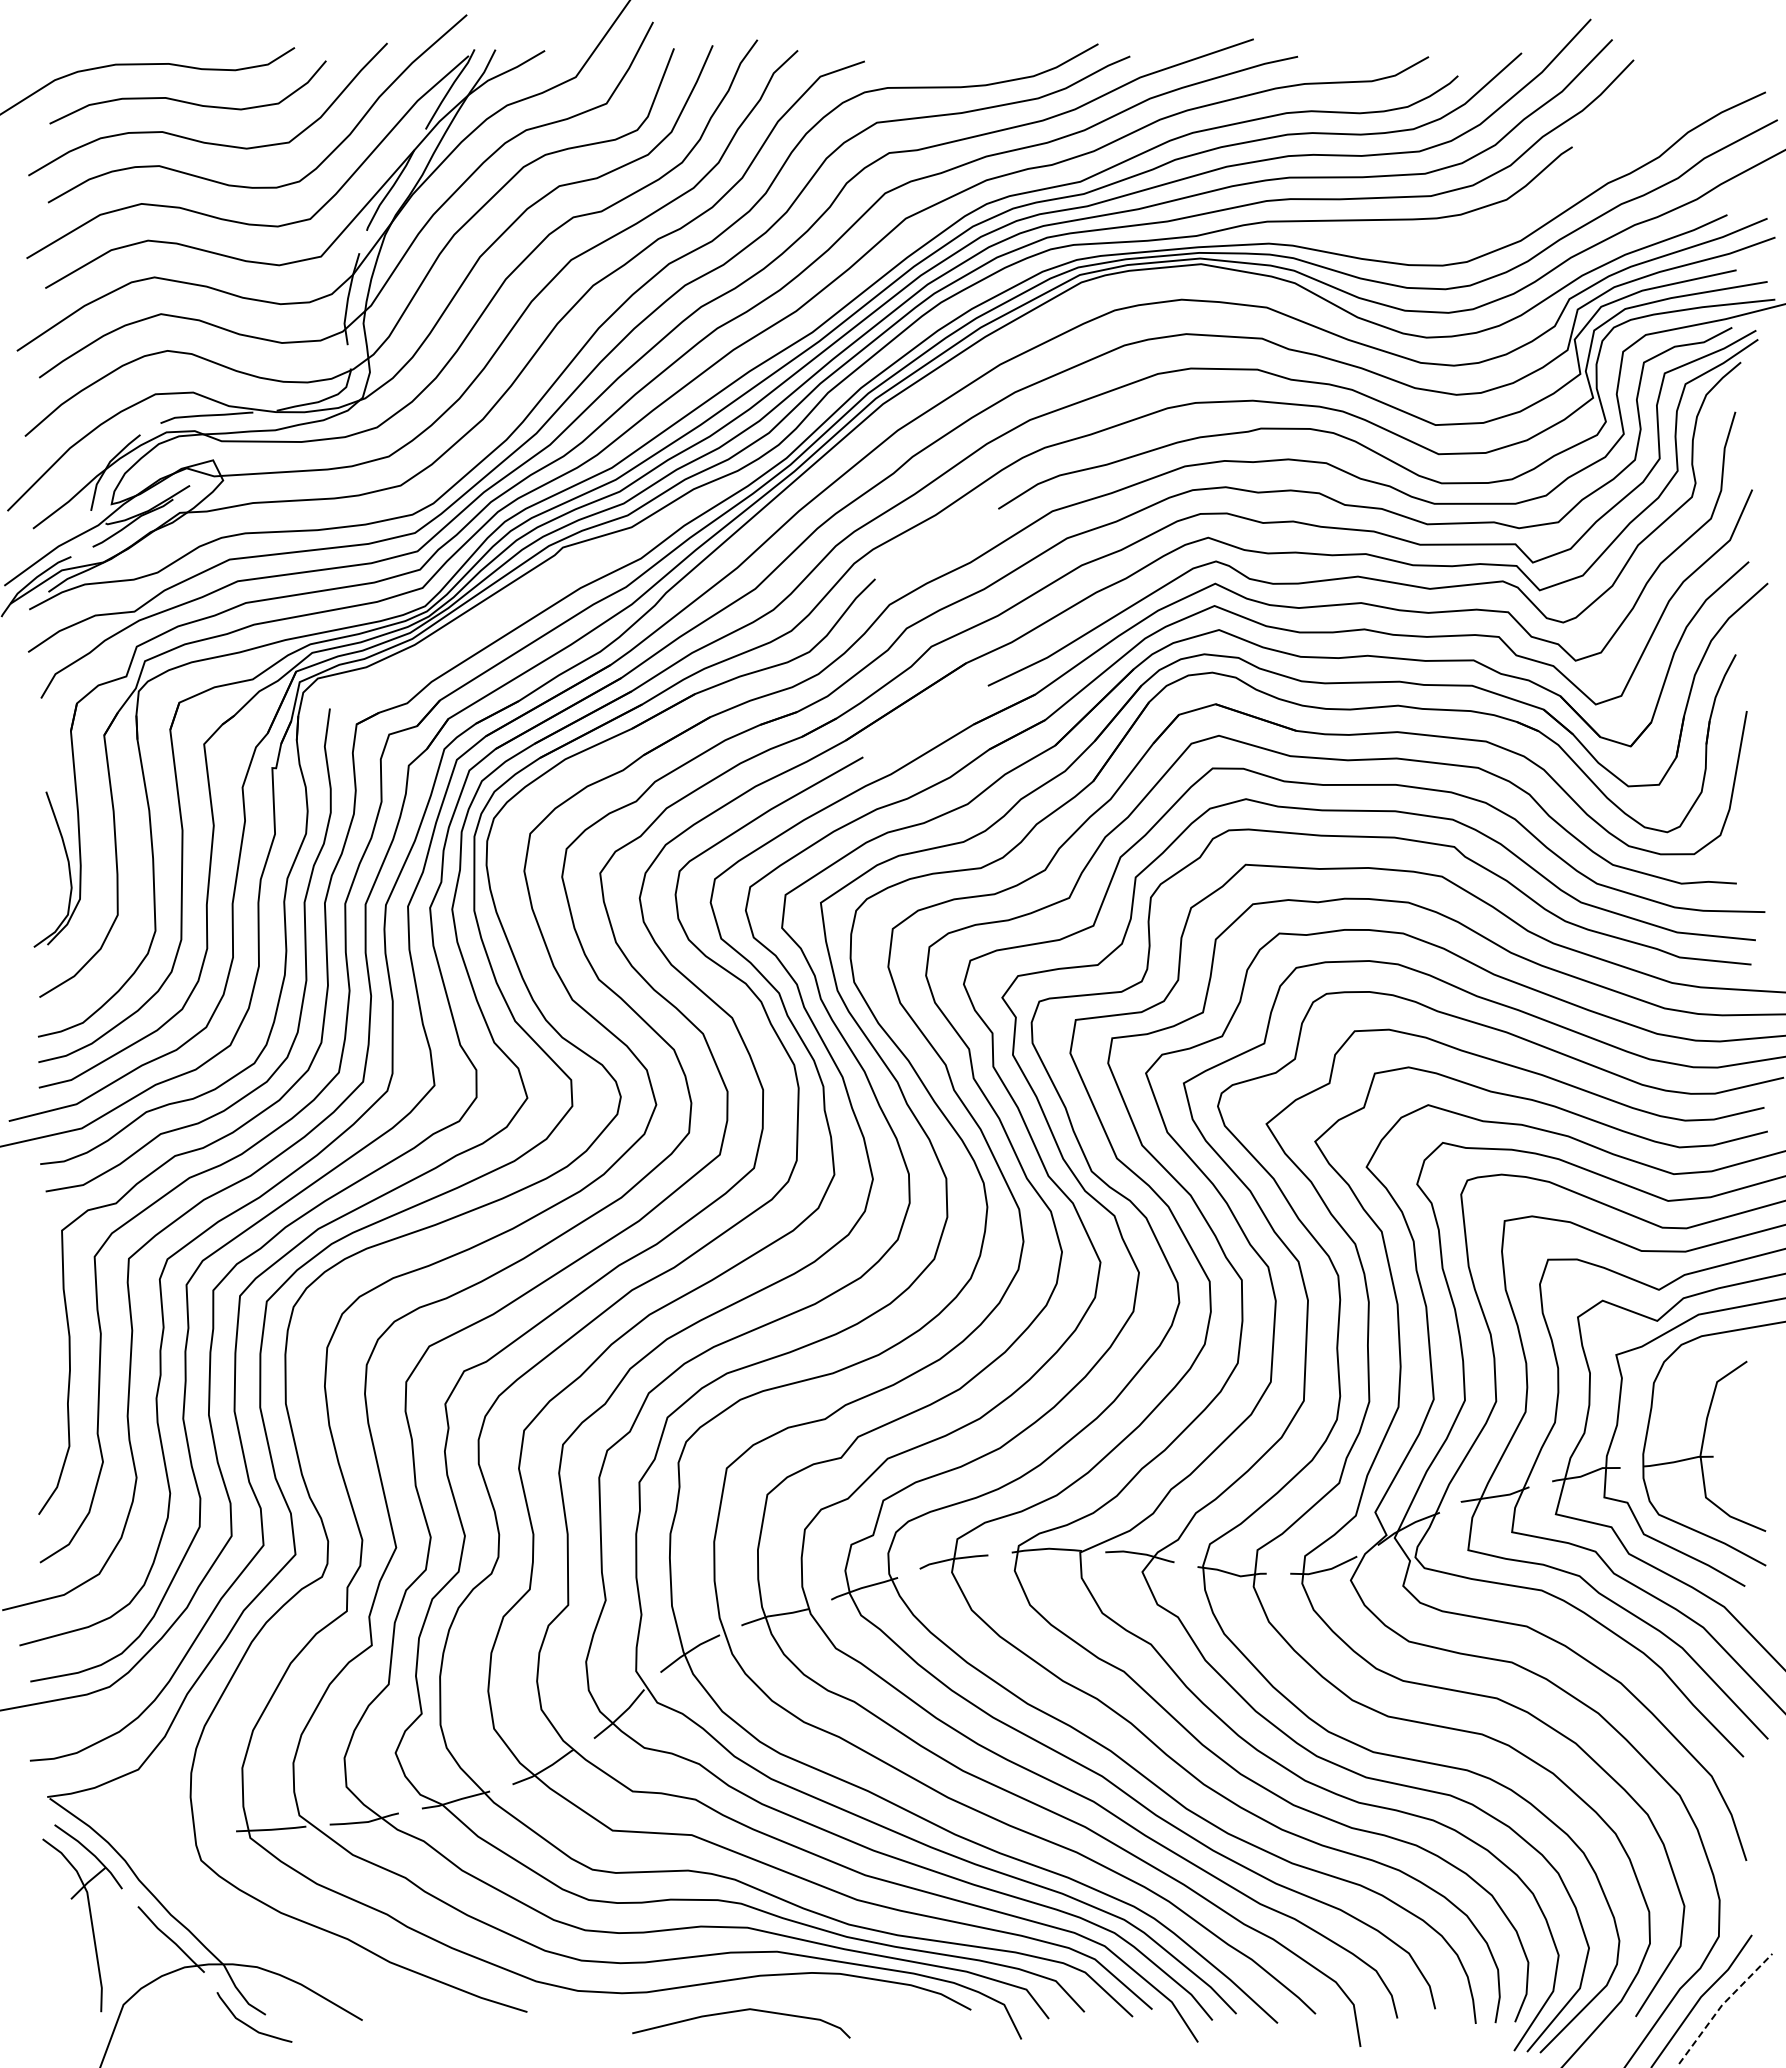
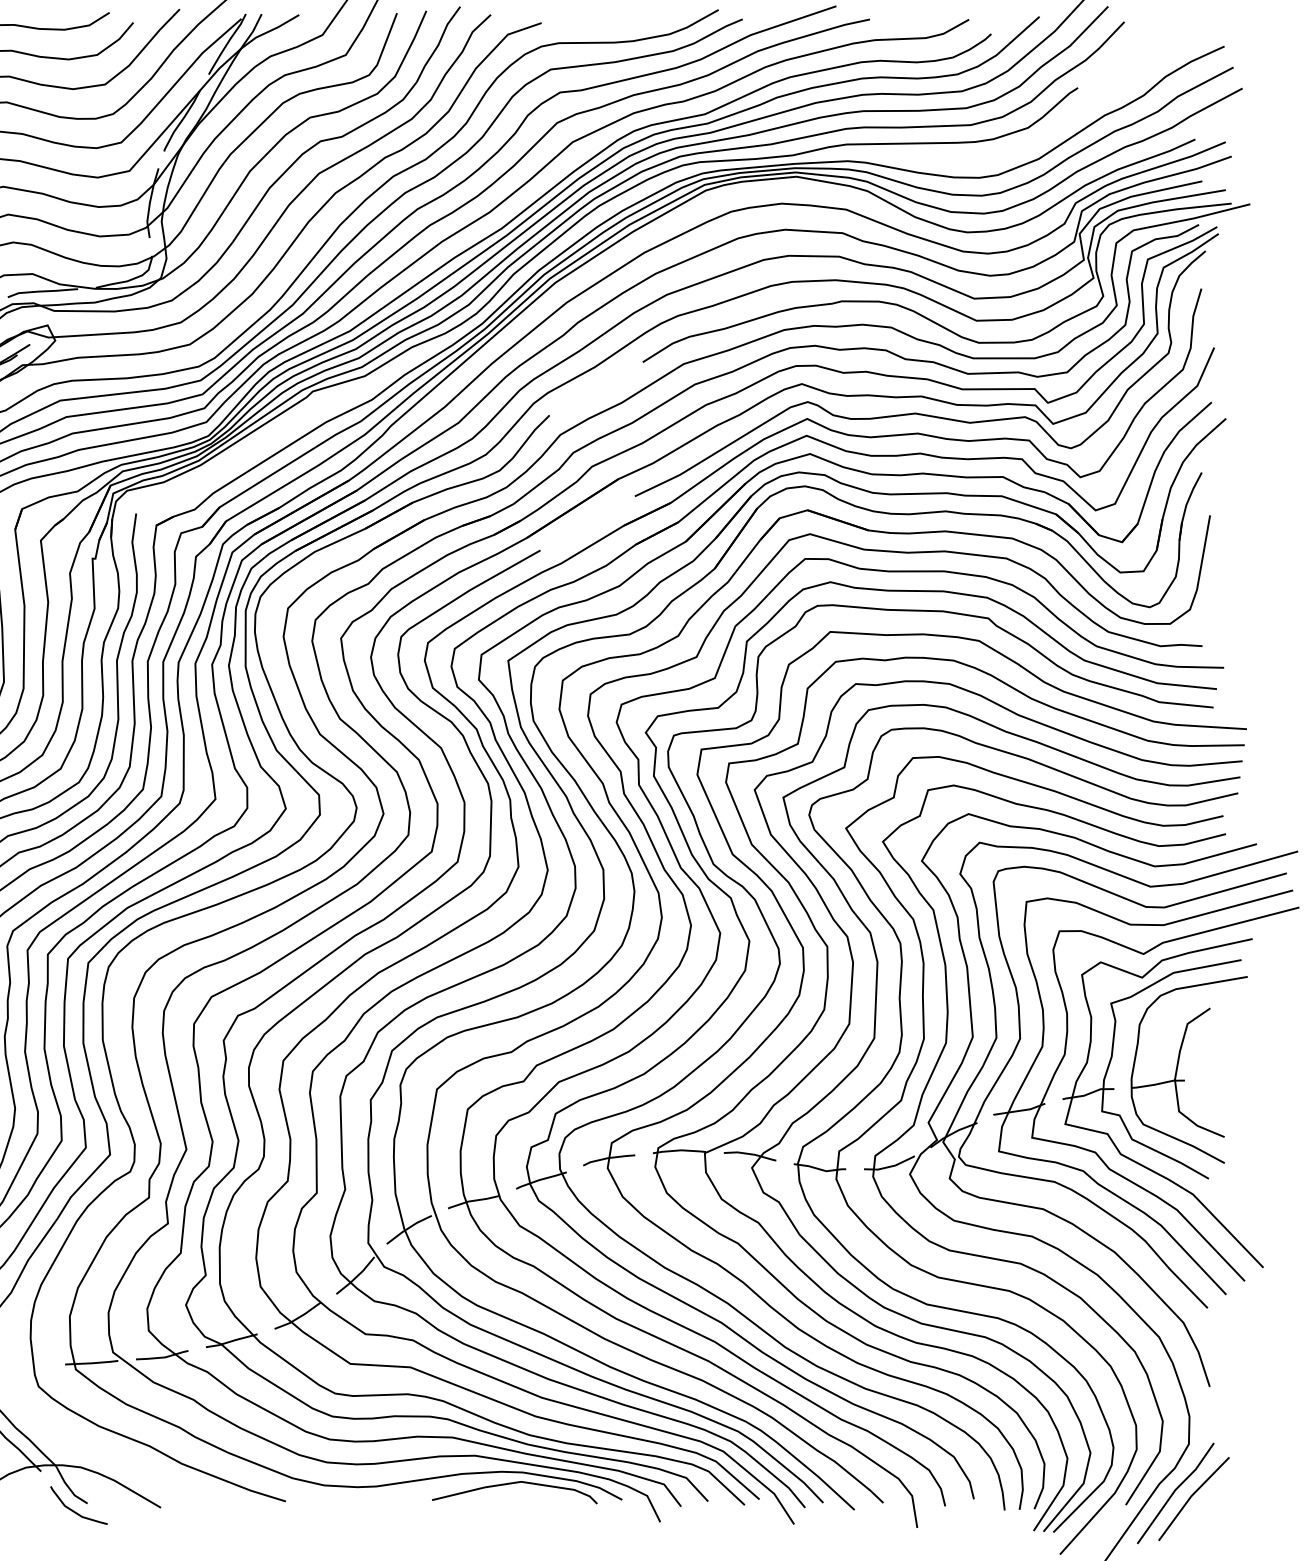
line: (1722, 2005) -> (1191, 1496), dashed -> solid
curve: (741, 2011) -> (514, 1483), moved

